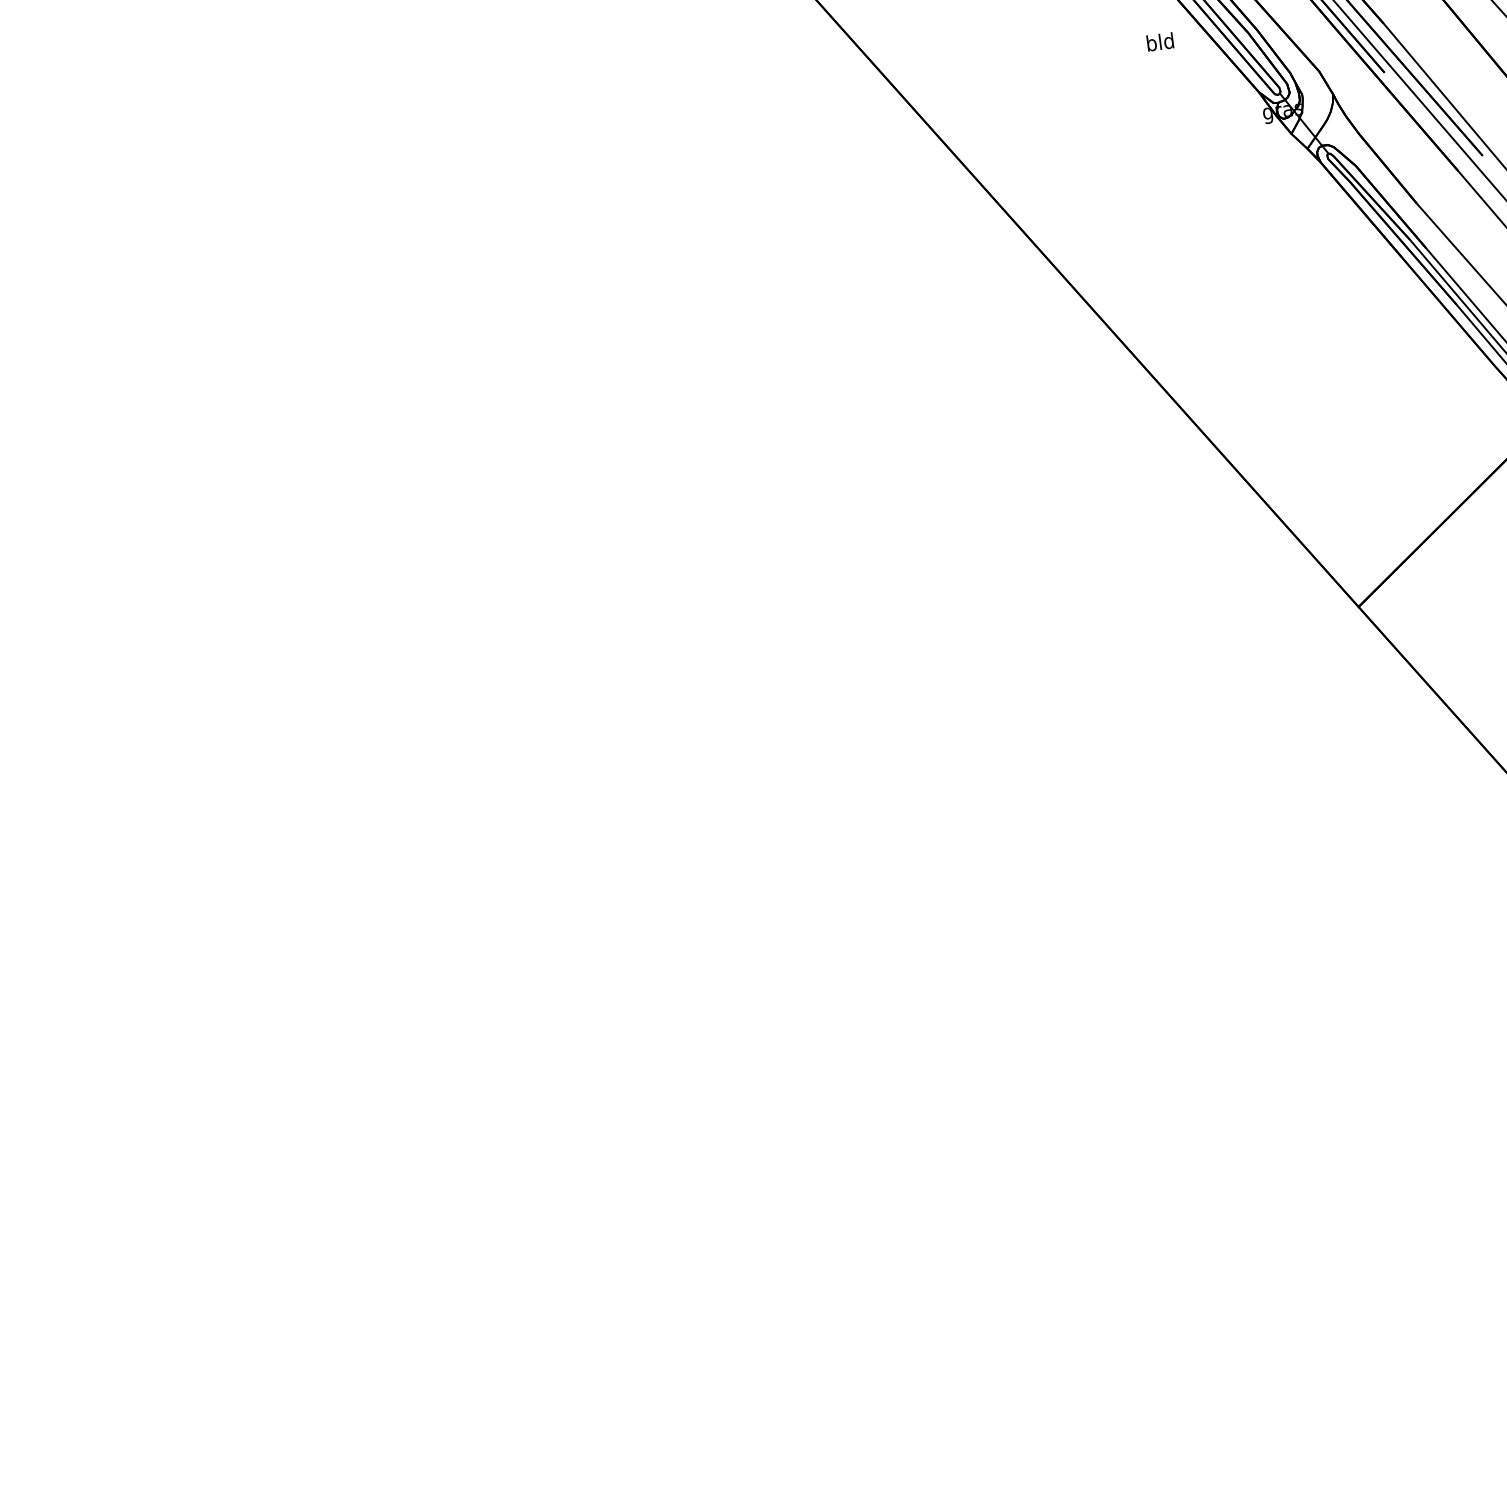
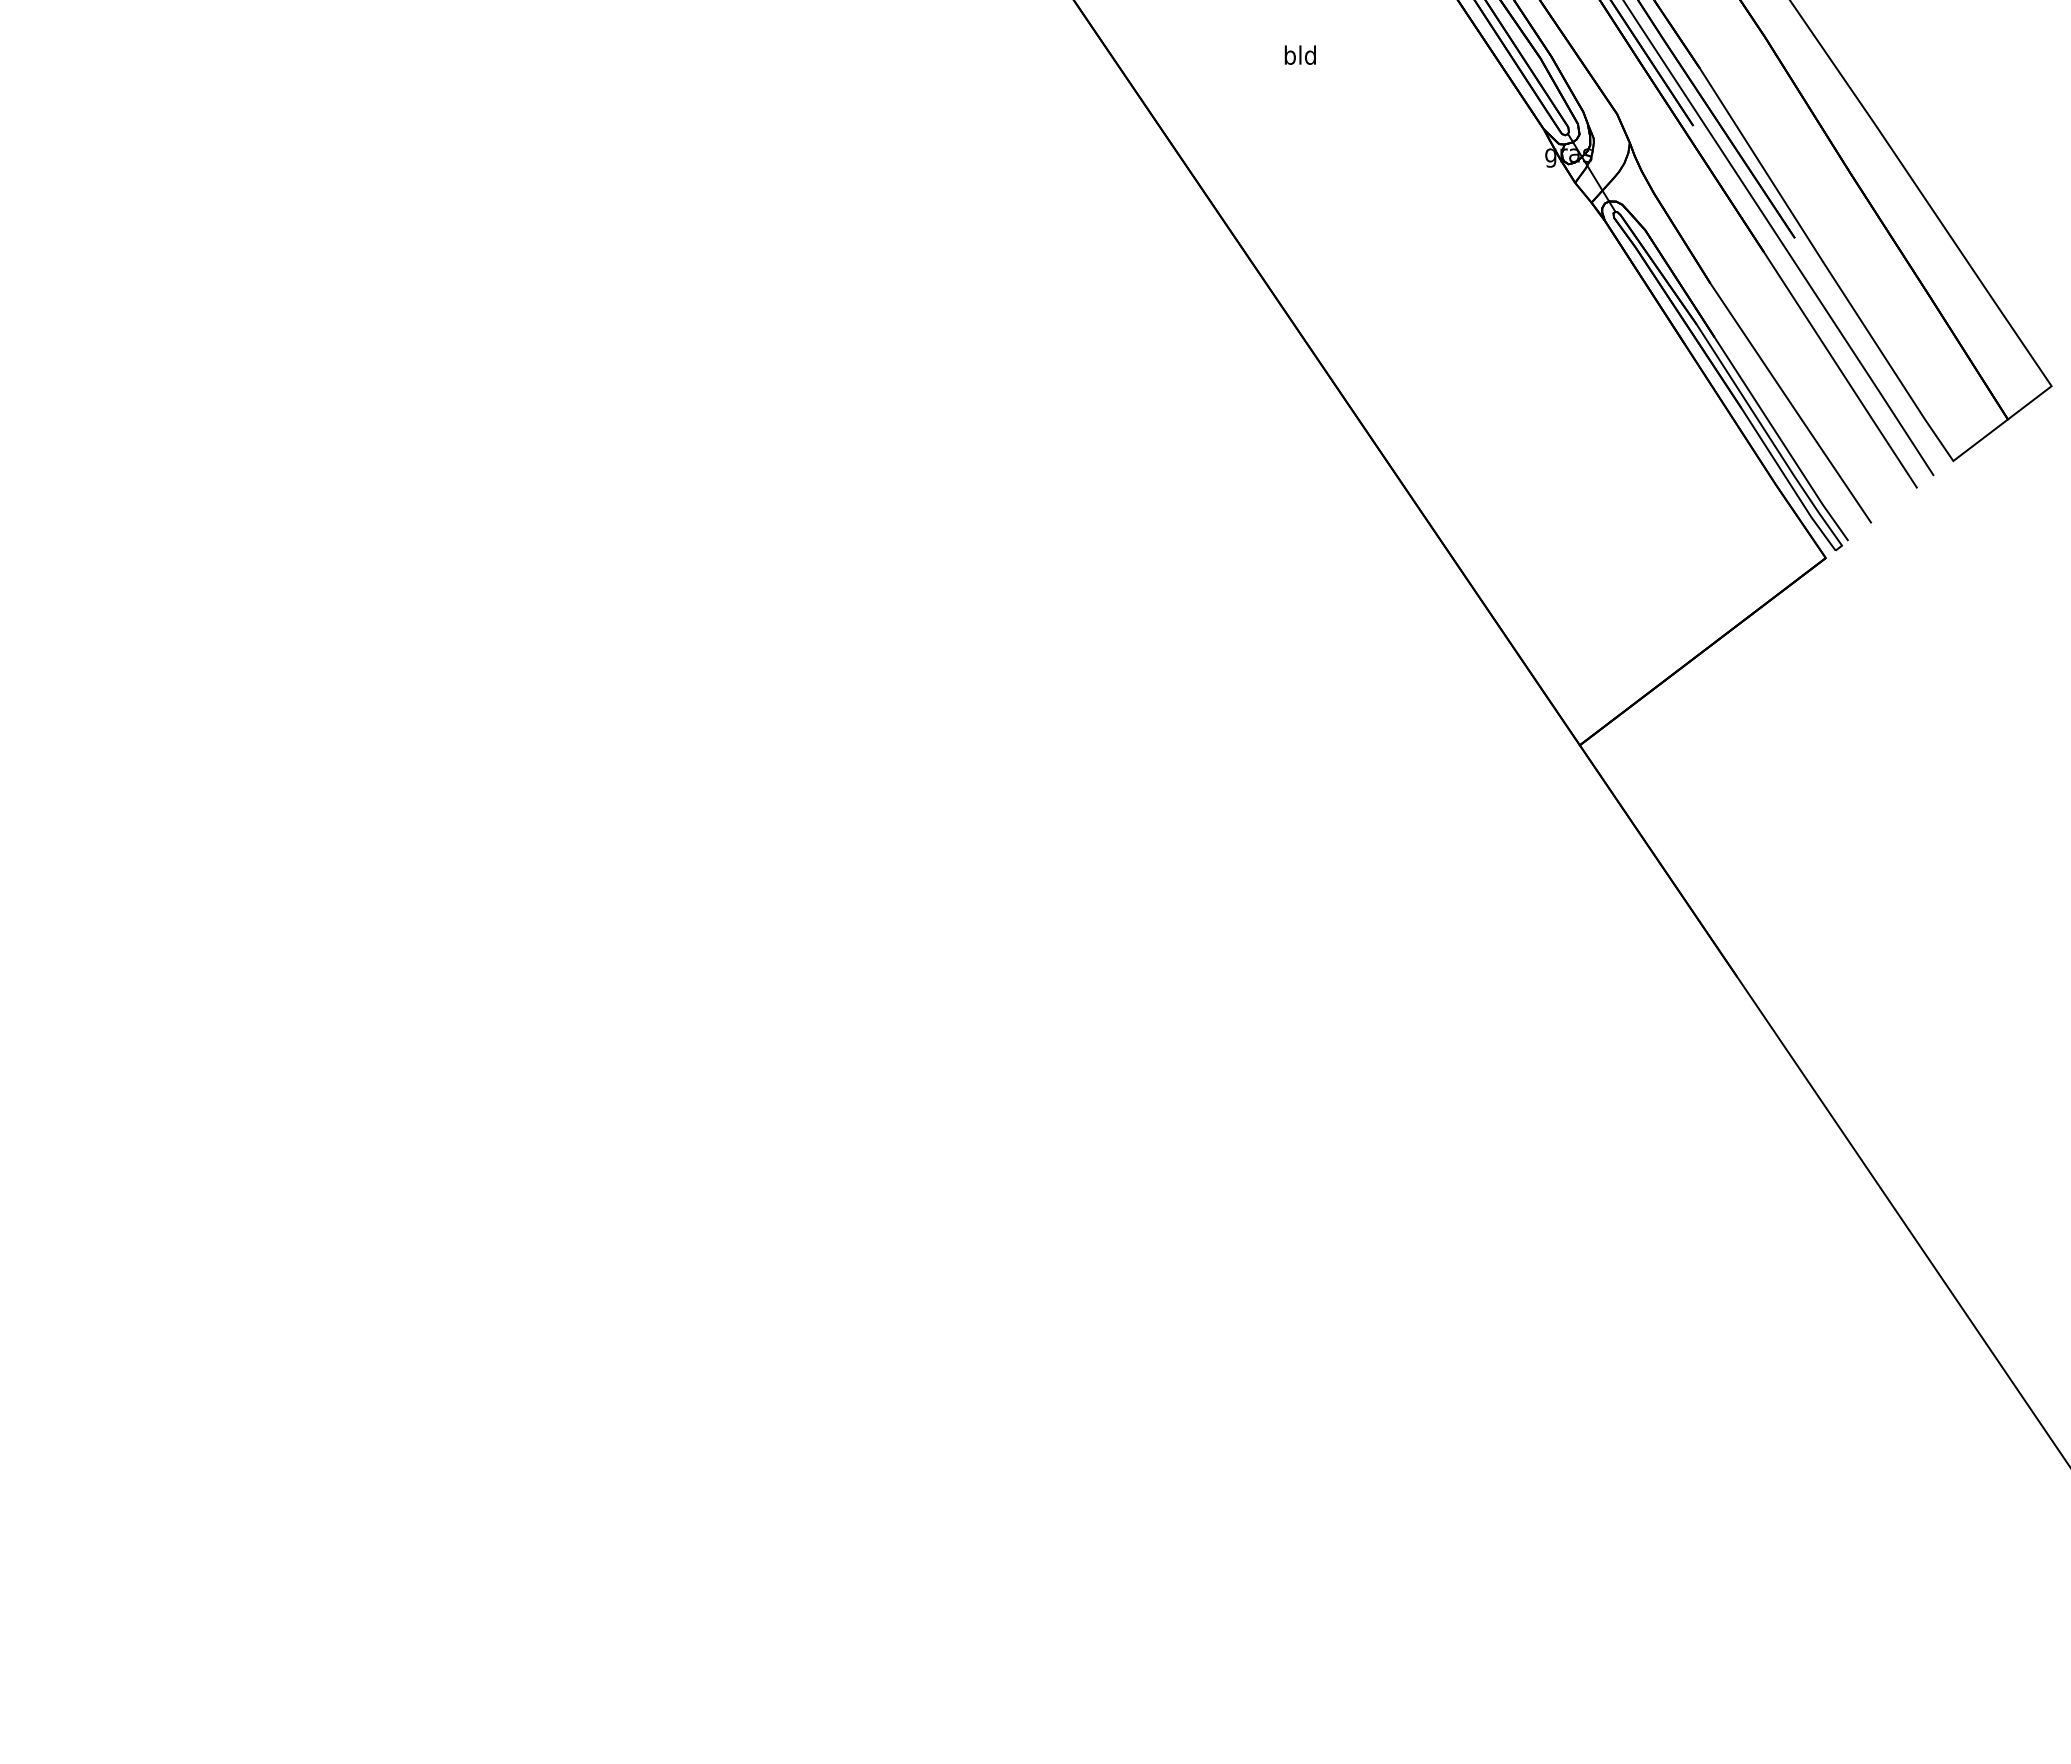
text: (1159, 41) -> (1299, 54), moved

